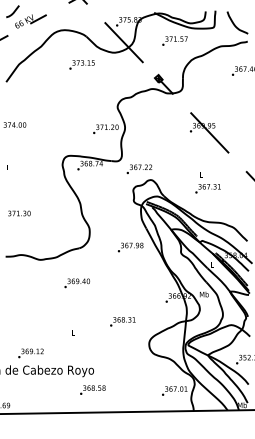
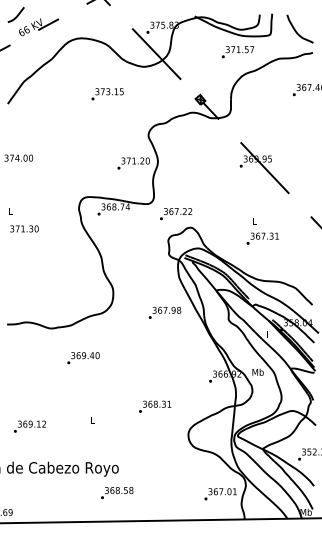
text: (174, 41) -> (237, 52), moved
text: (81, 65) -> (107, 94), moved
text: (19, 213) -> (24, 228), moved
text: (77, 283) -> (83, 358), moved
text: (30, 353) -> (29, 426), moved

